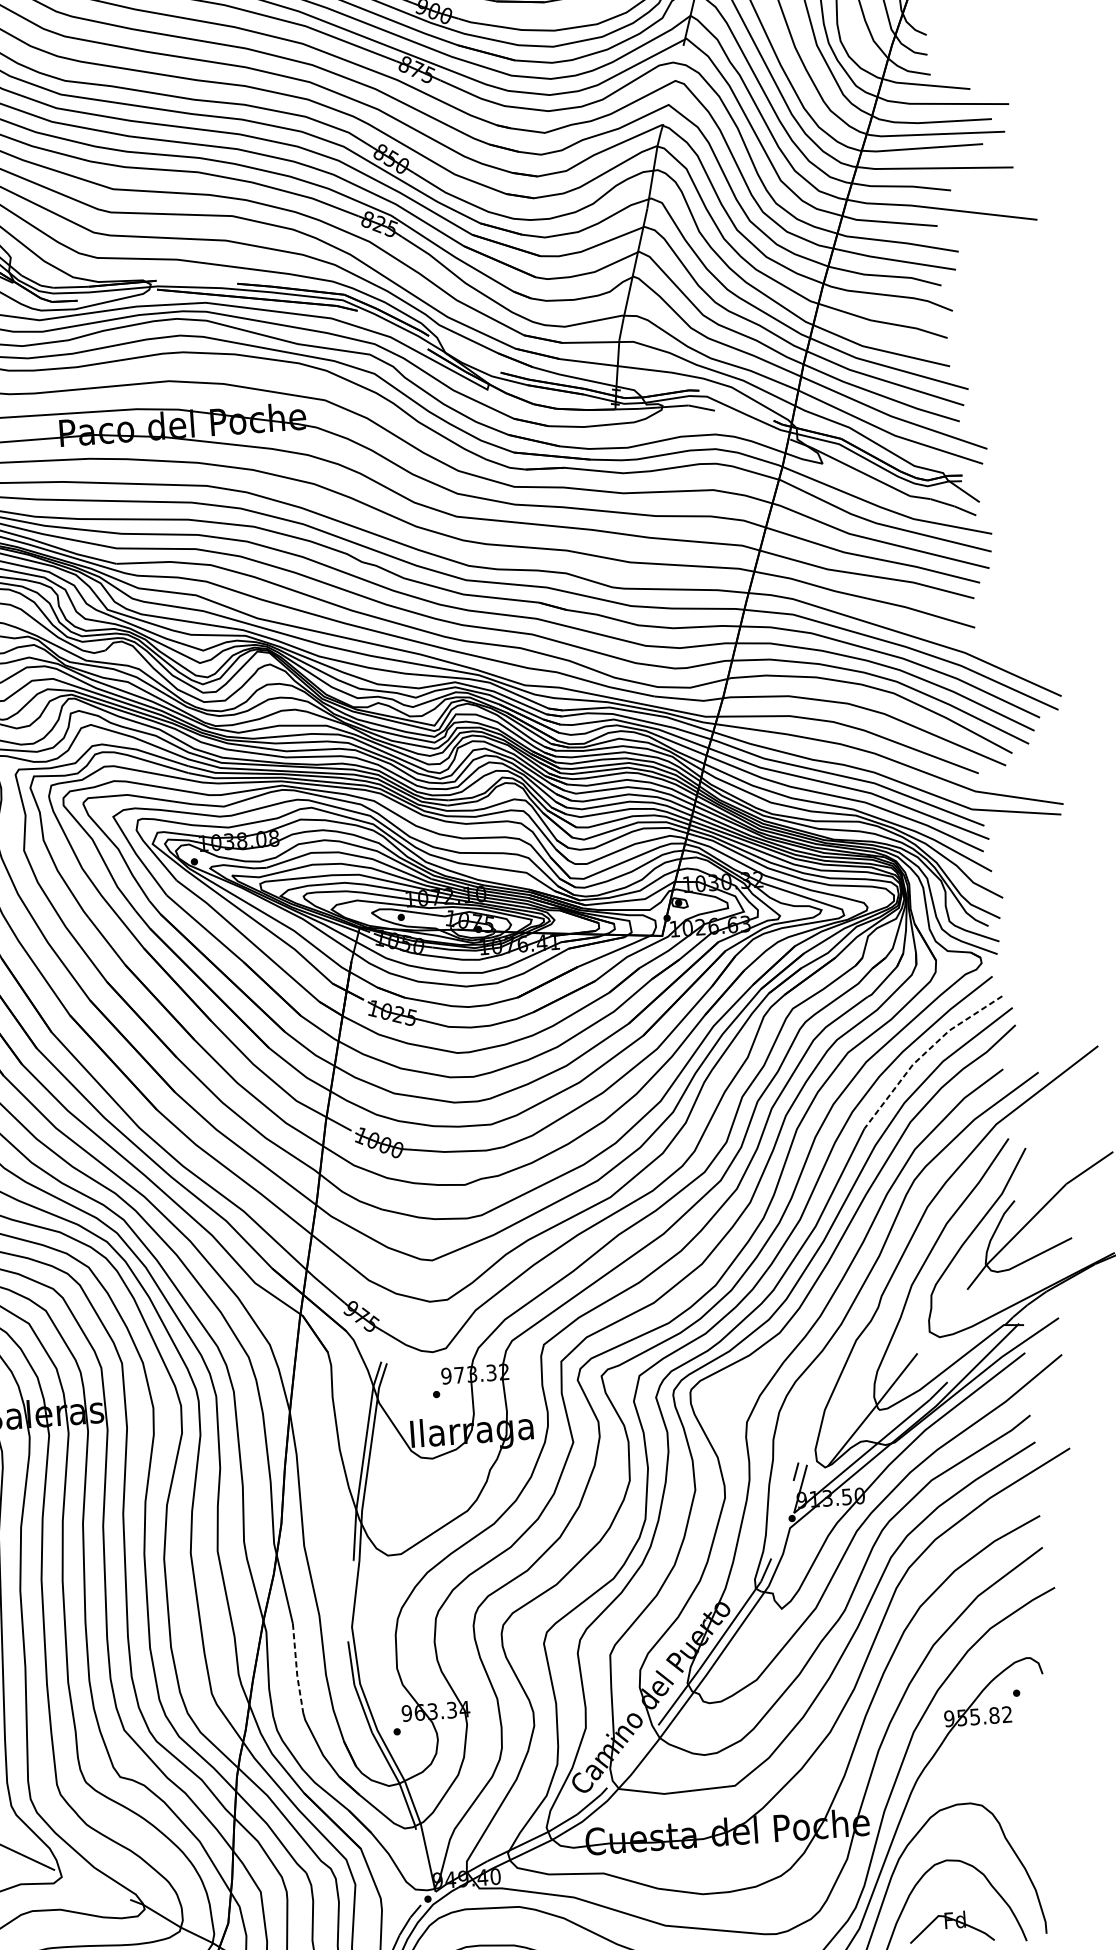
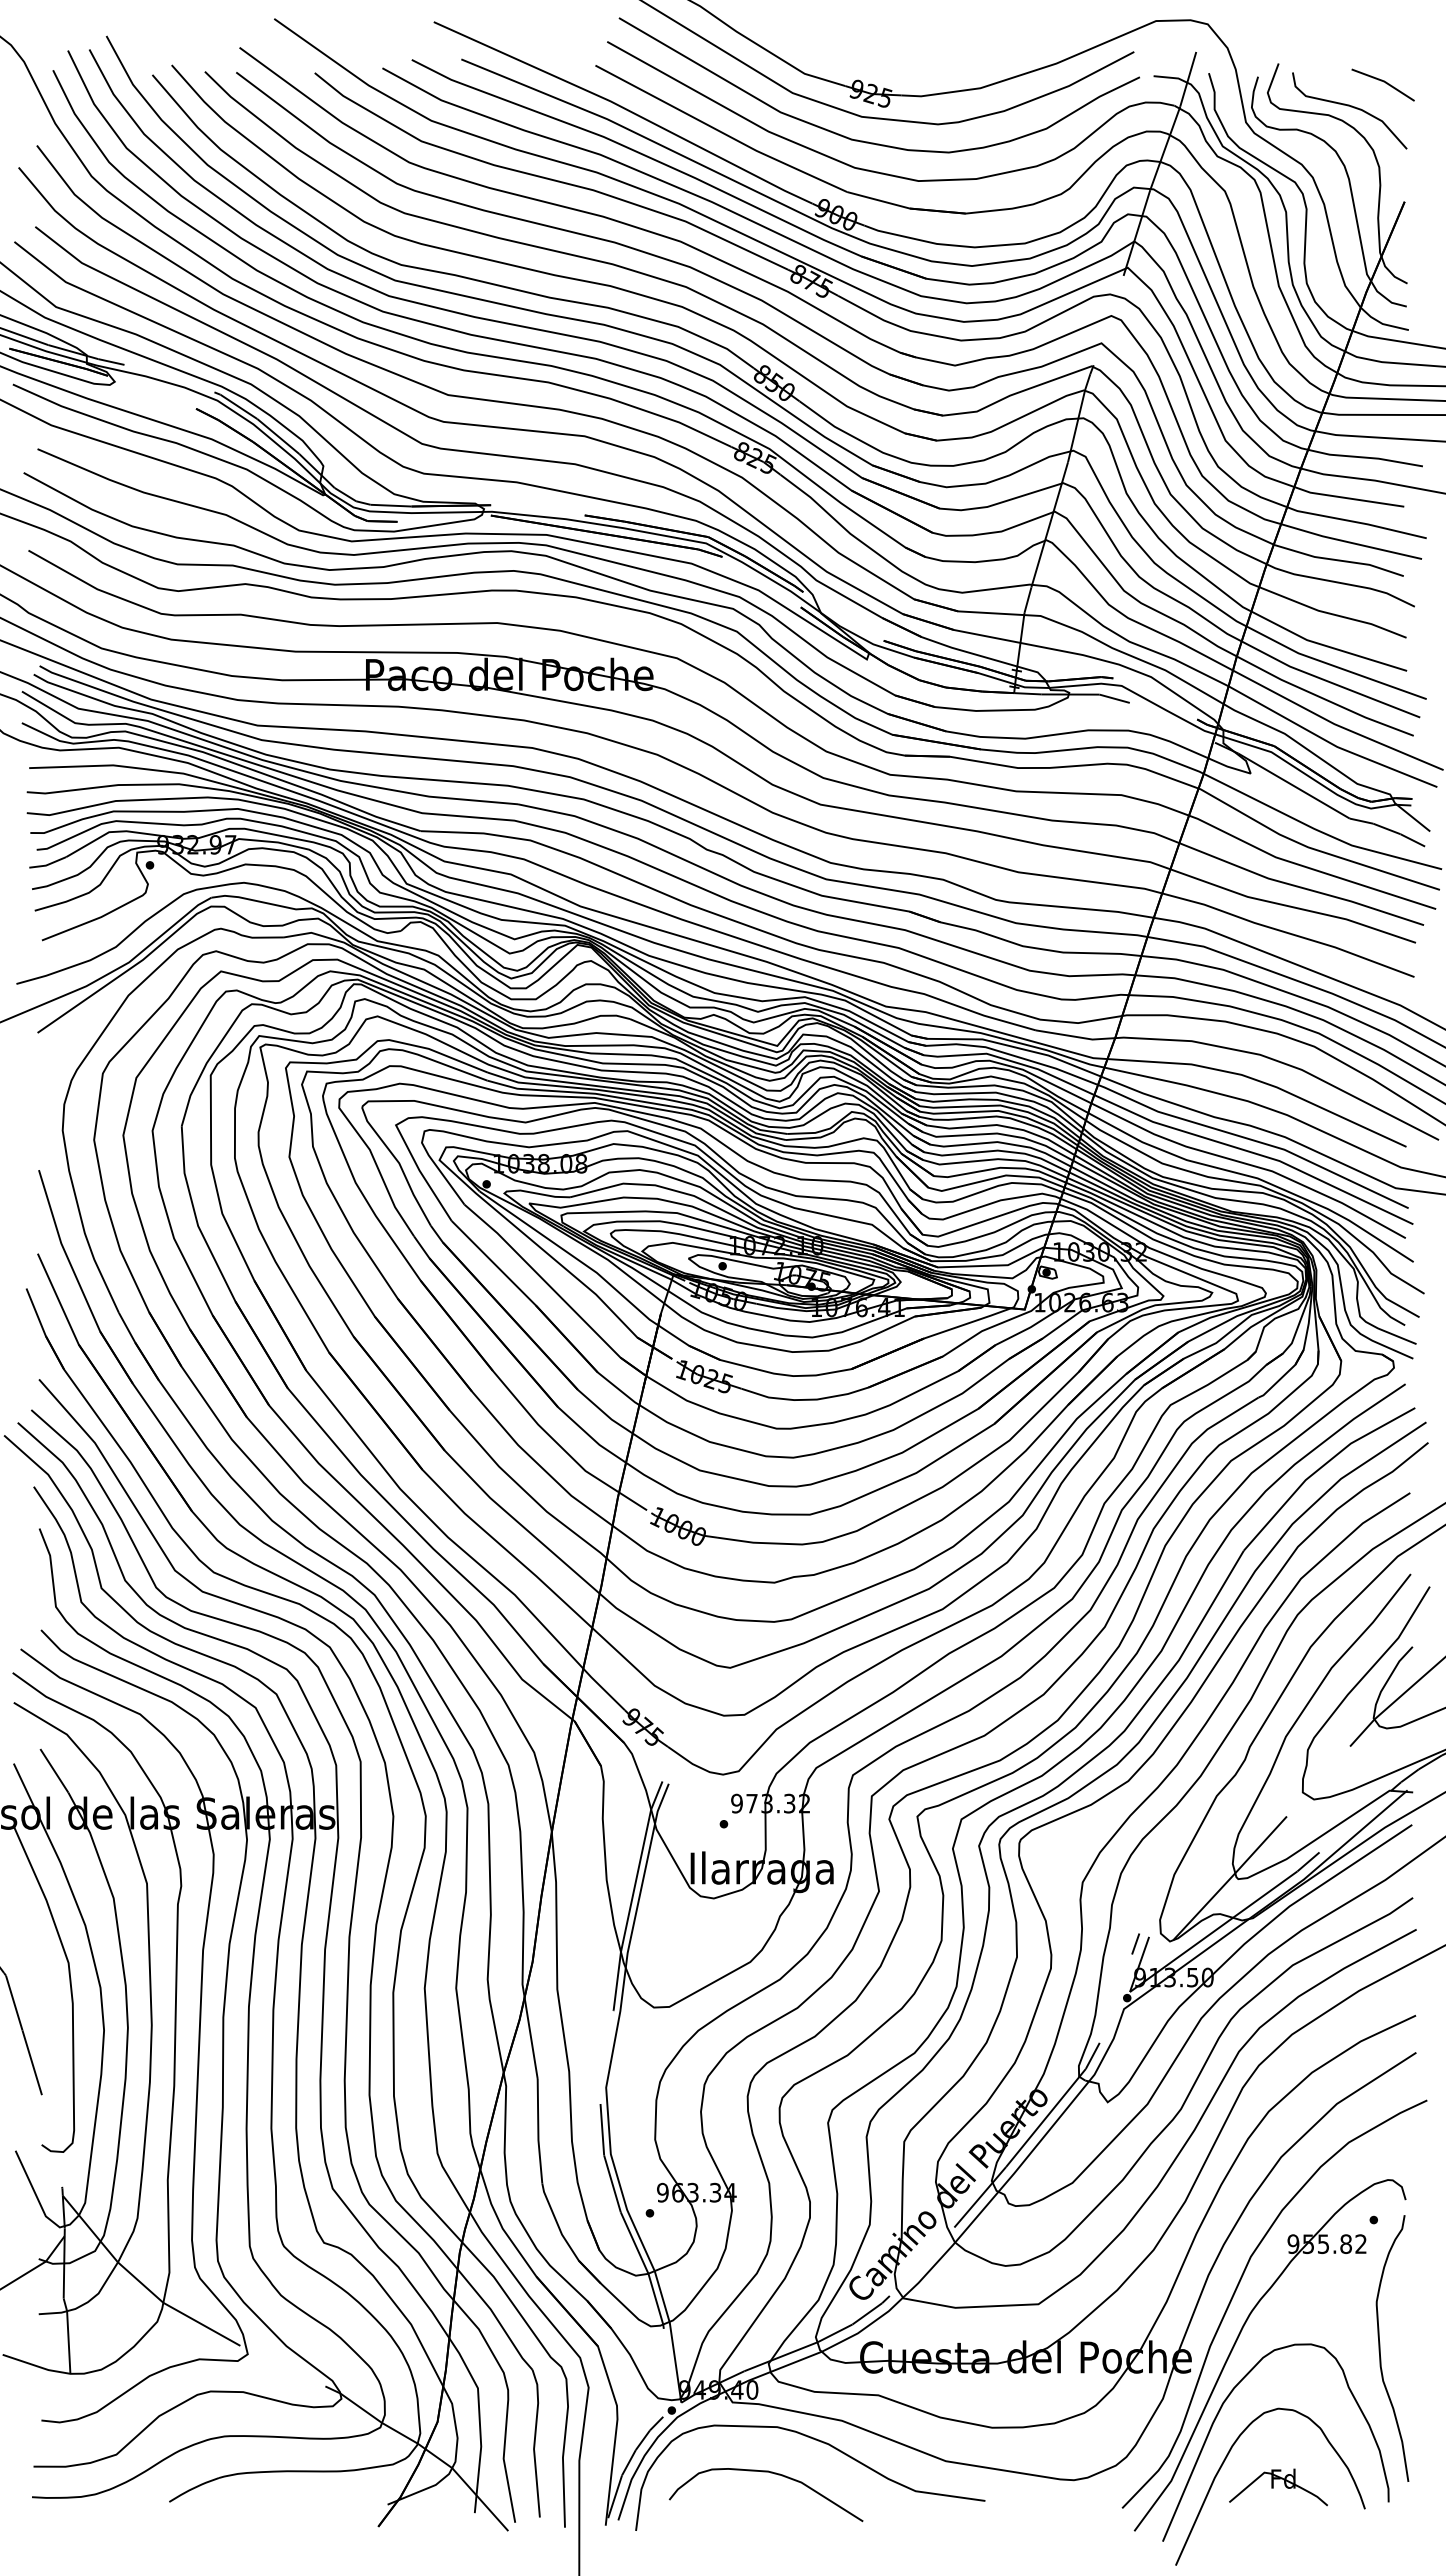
line: (924, 1053) -> (1320, 1468), dashed -> solid
line: (296, 1669) -> (538, 2132), dashed -> solid
curve: (1030, 1802) -> (1380, 2348), added

